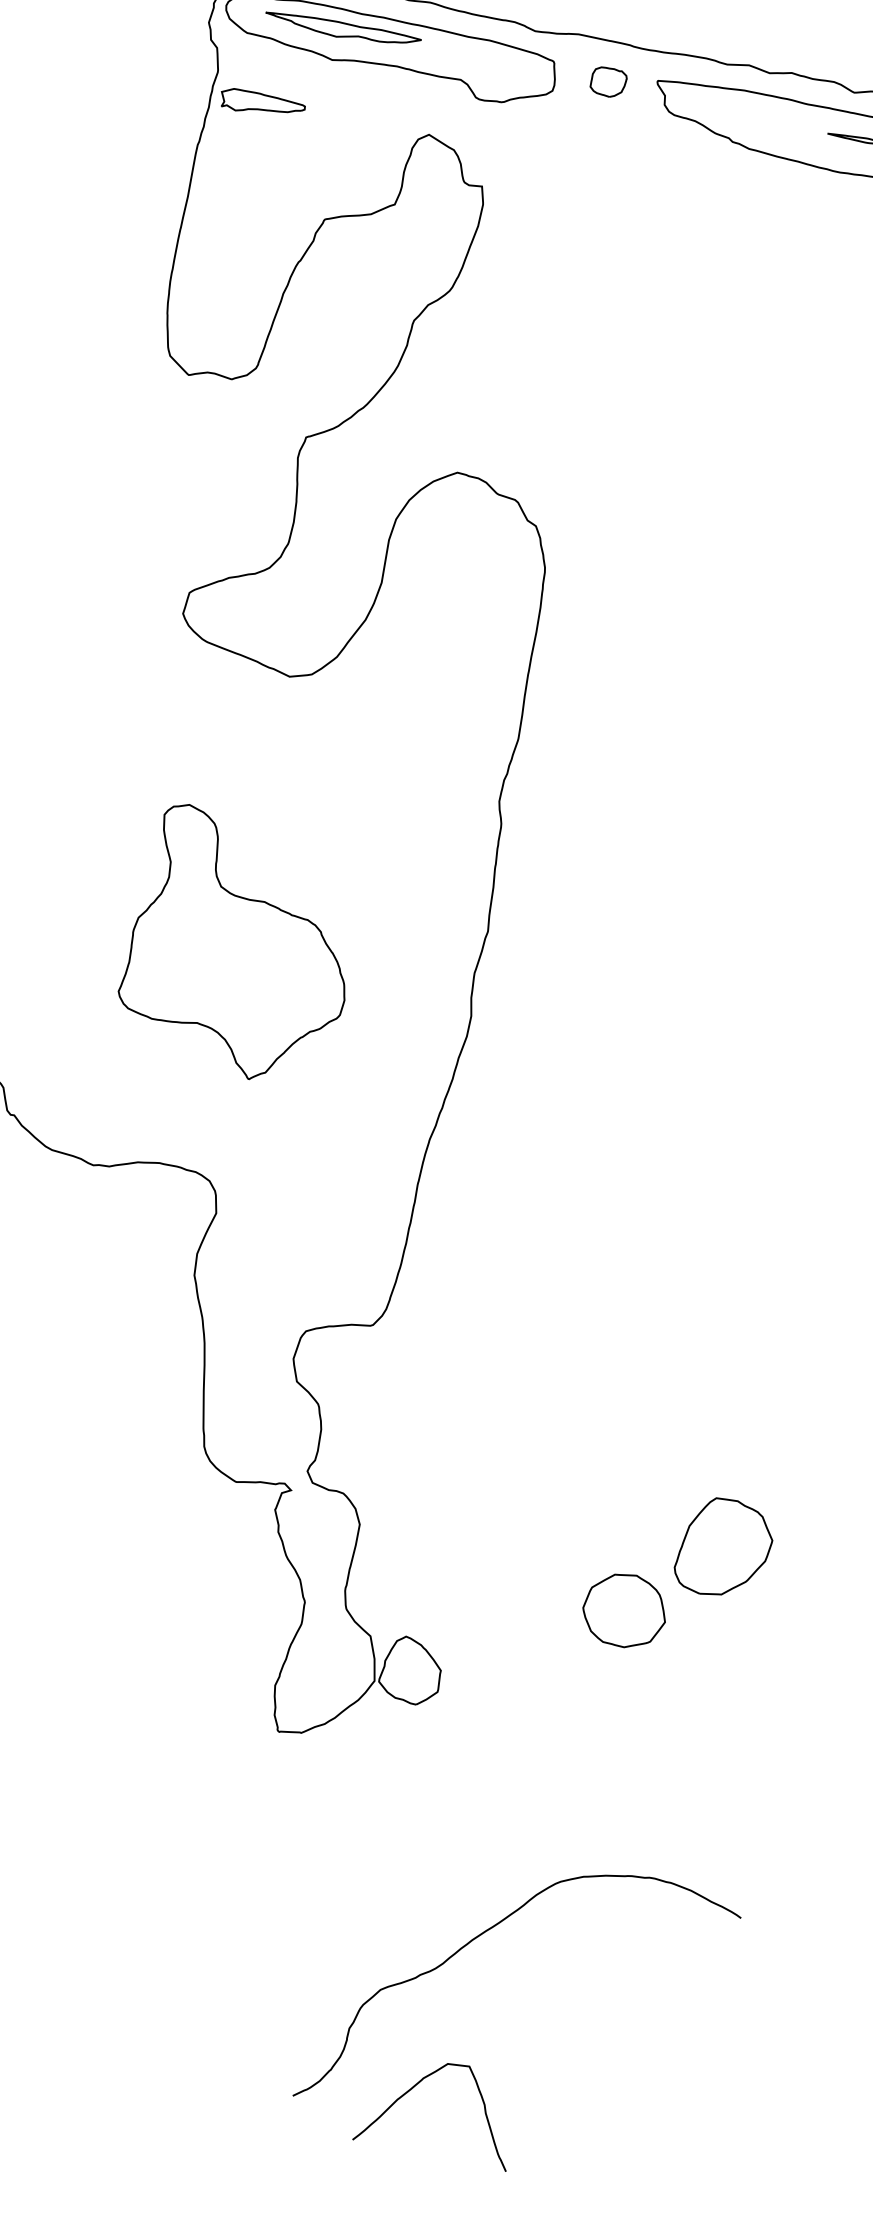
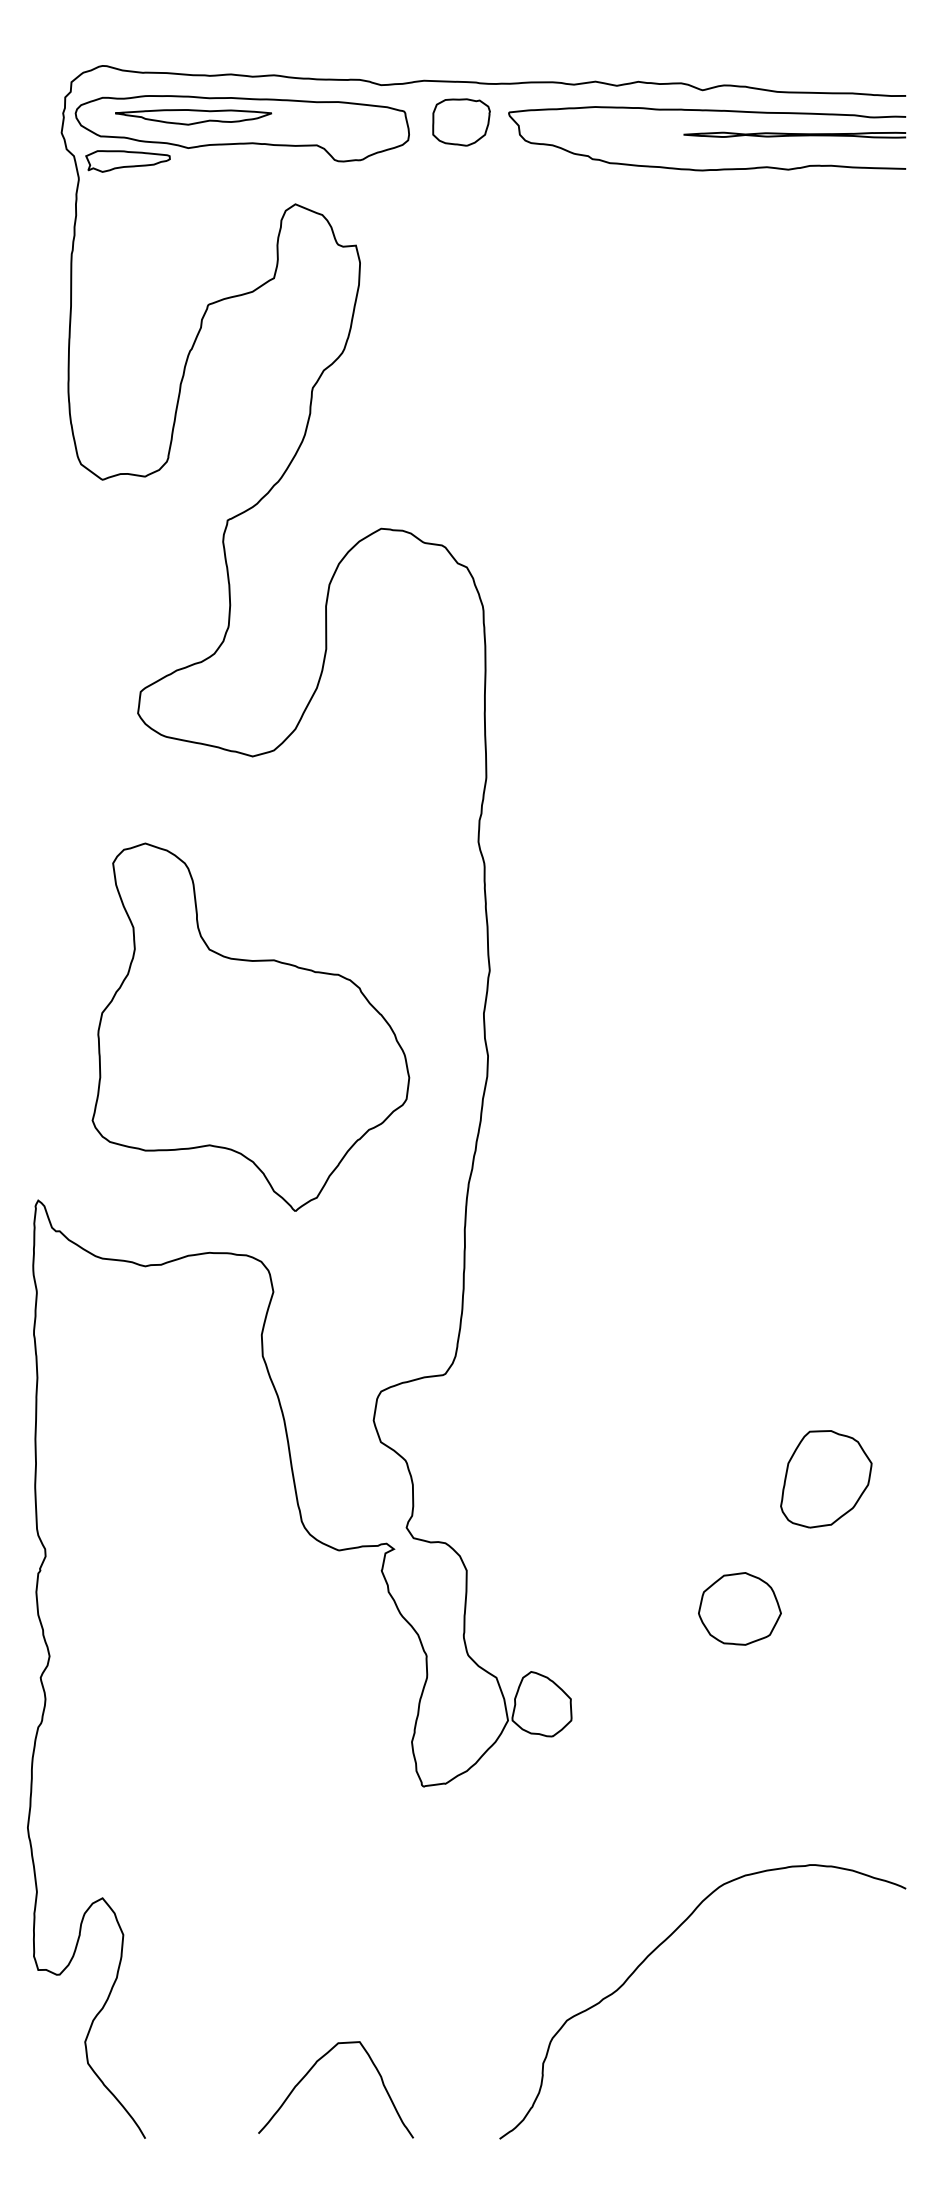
part: (608, 82) -> (461, 122), size x1.67
part: (262, 104) -> (127, 161), moved
part: (240, 945) -> (250, 1026), size x1.43
part: (724, 1548) -> (826, 1479), moved
curve: (415, 2087) -> (310, 2071), moved

